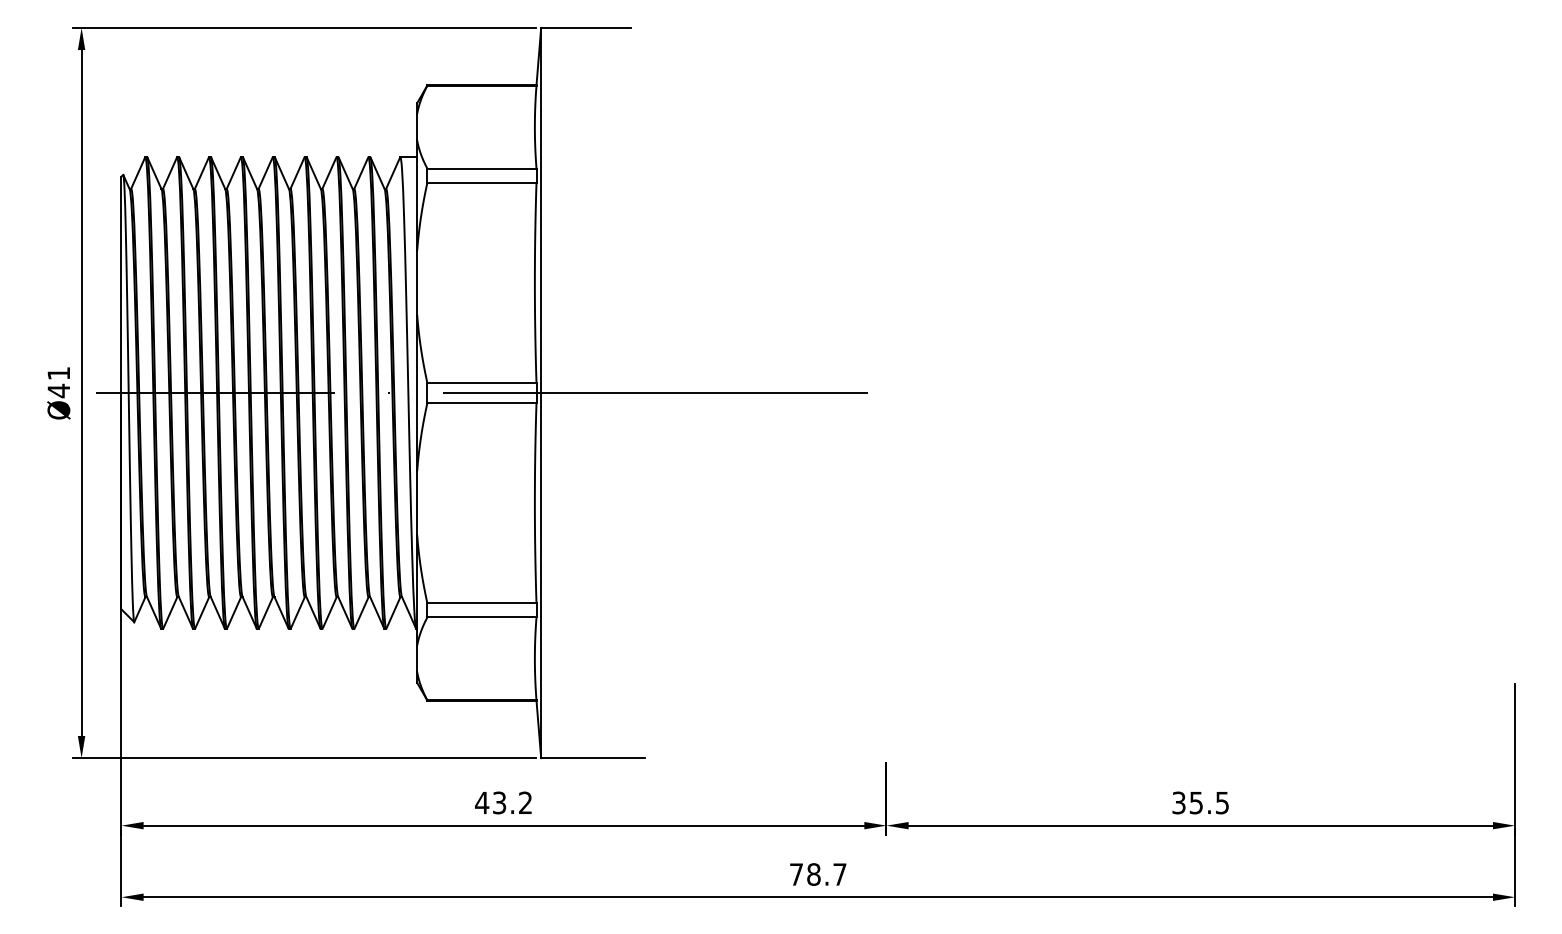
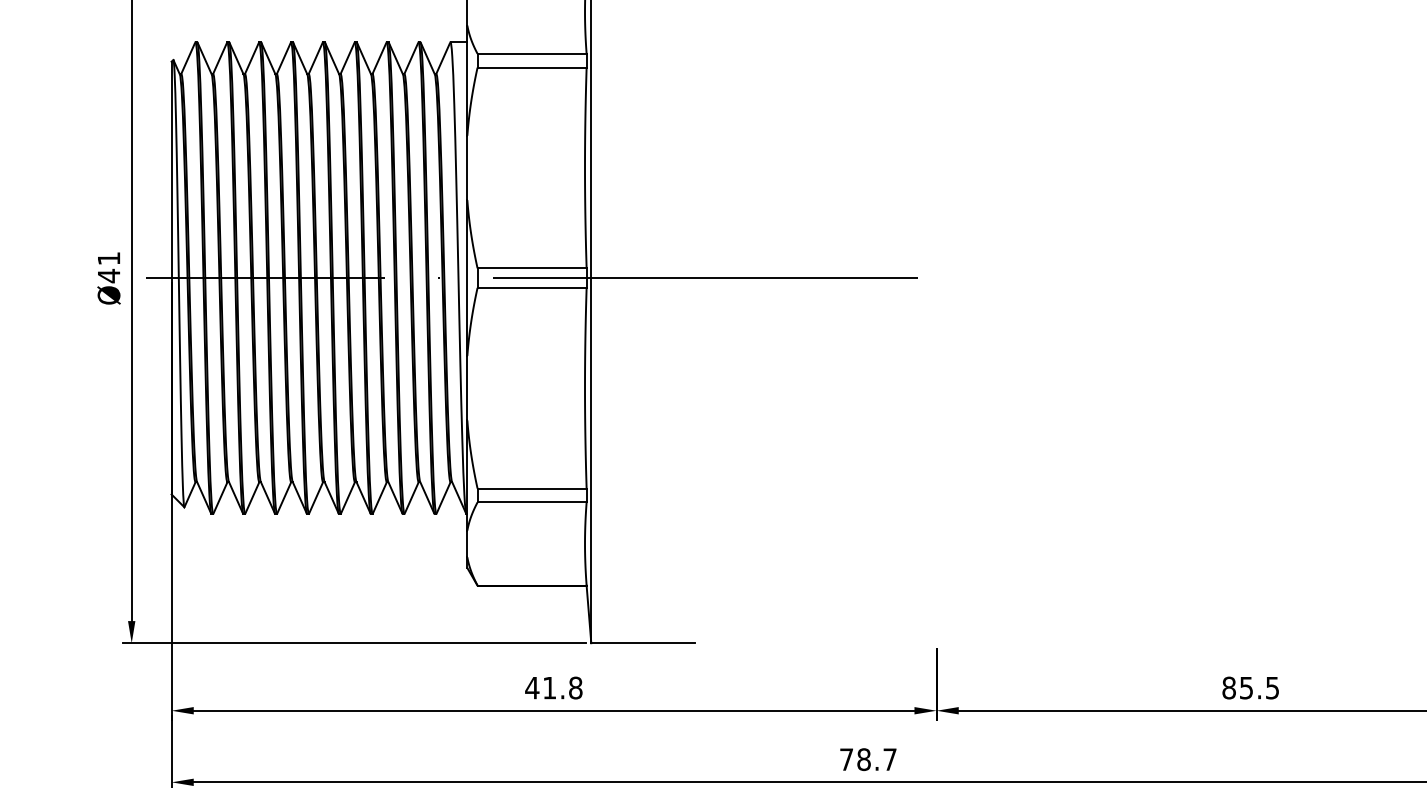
text: (512, 802) -> (562, 687), 43.2 -> 41.8
text: (1178, 802) -> (1228, 687), 35.5 -> 85.5

